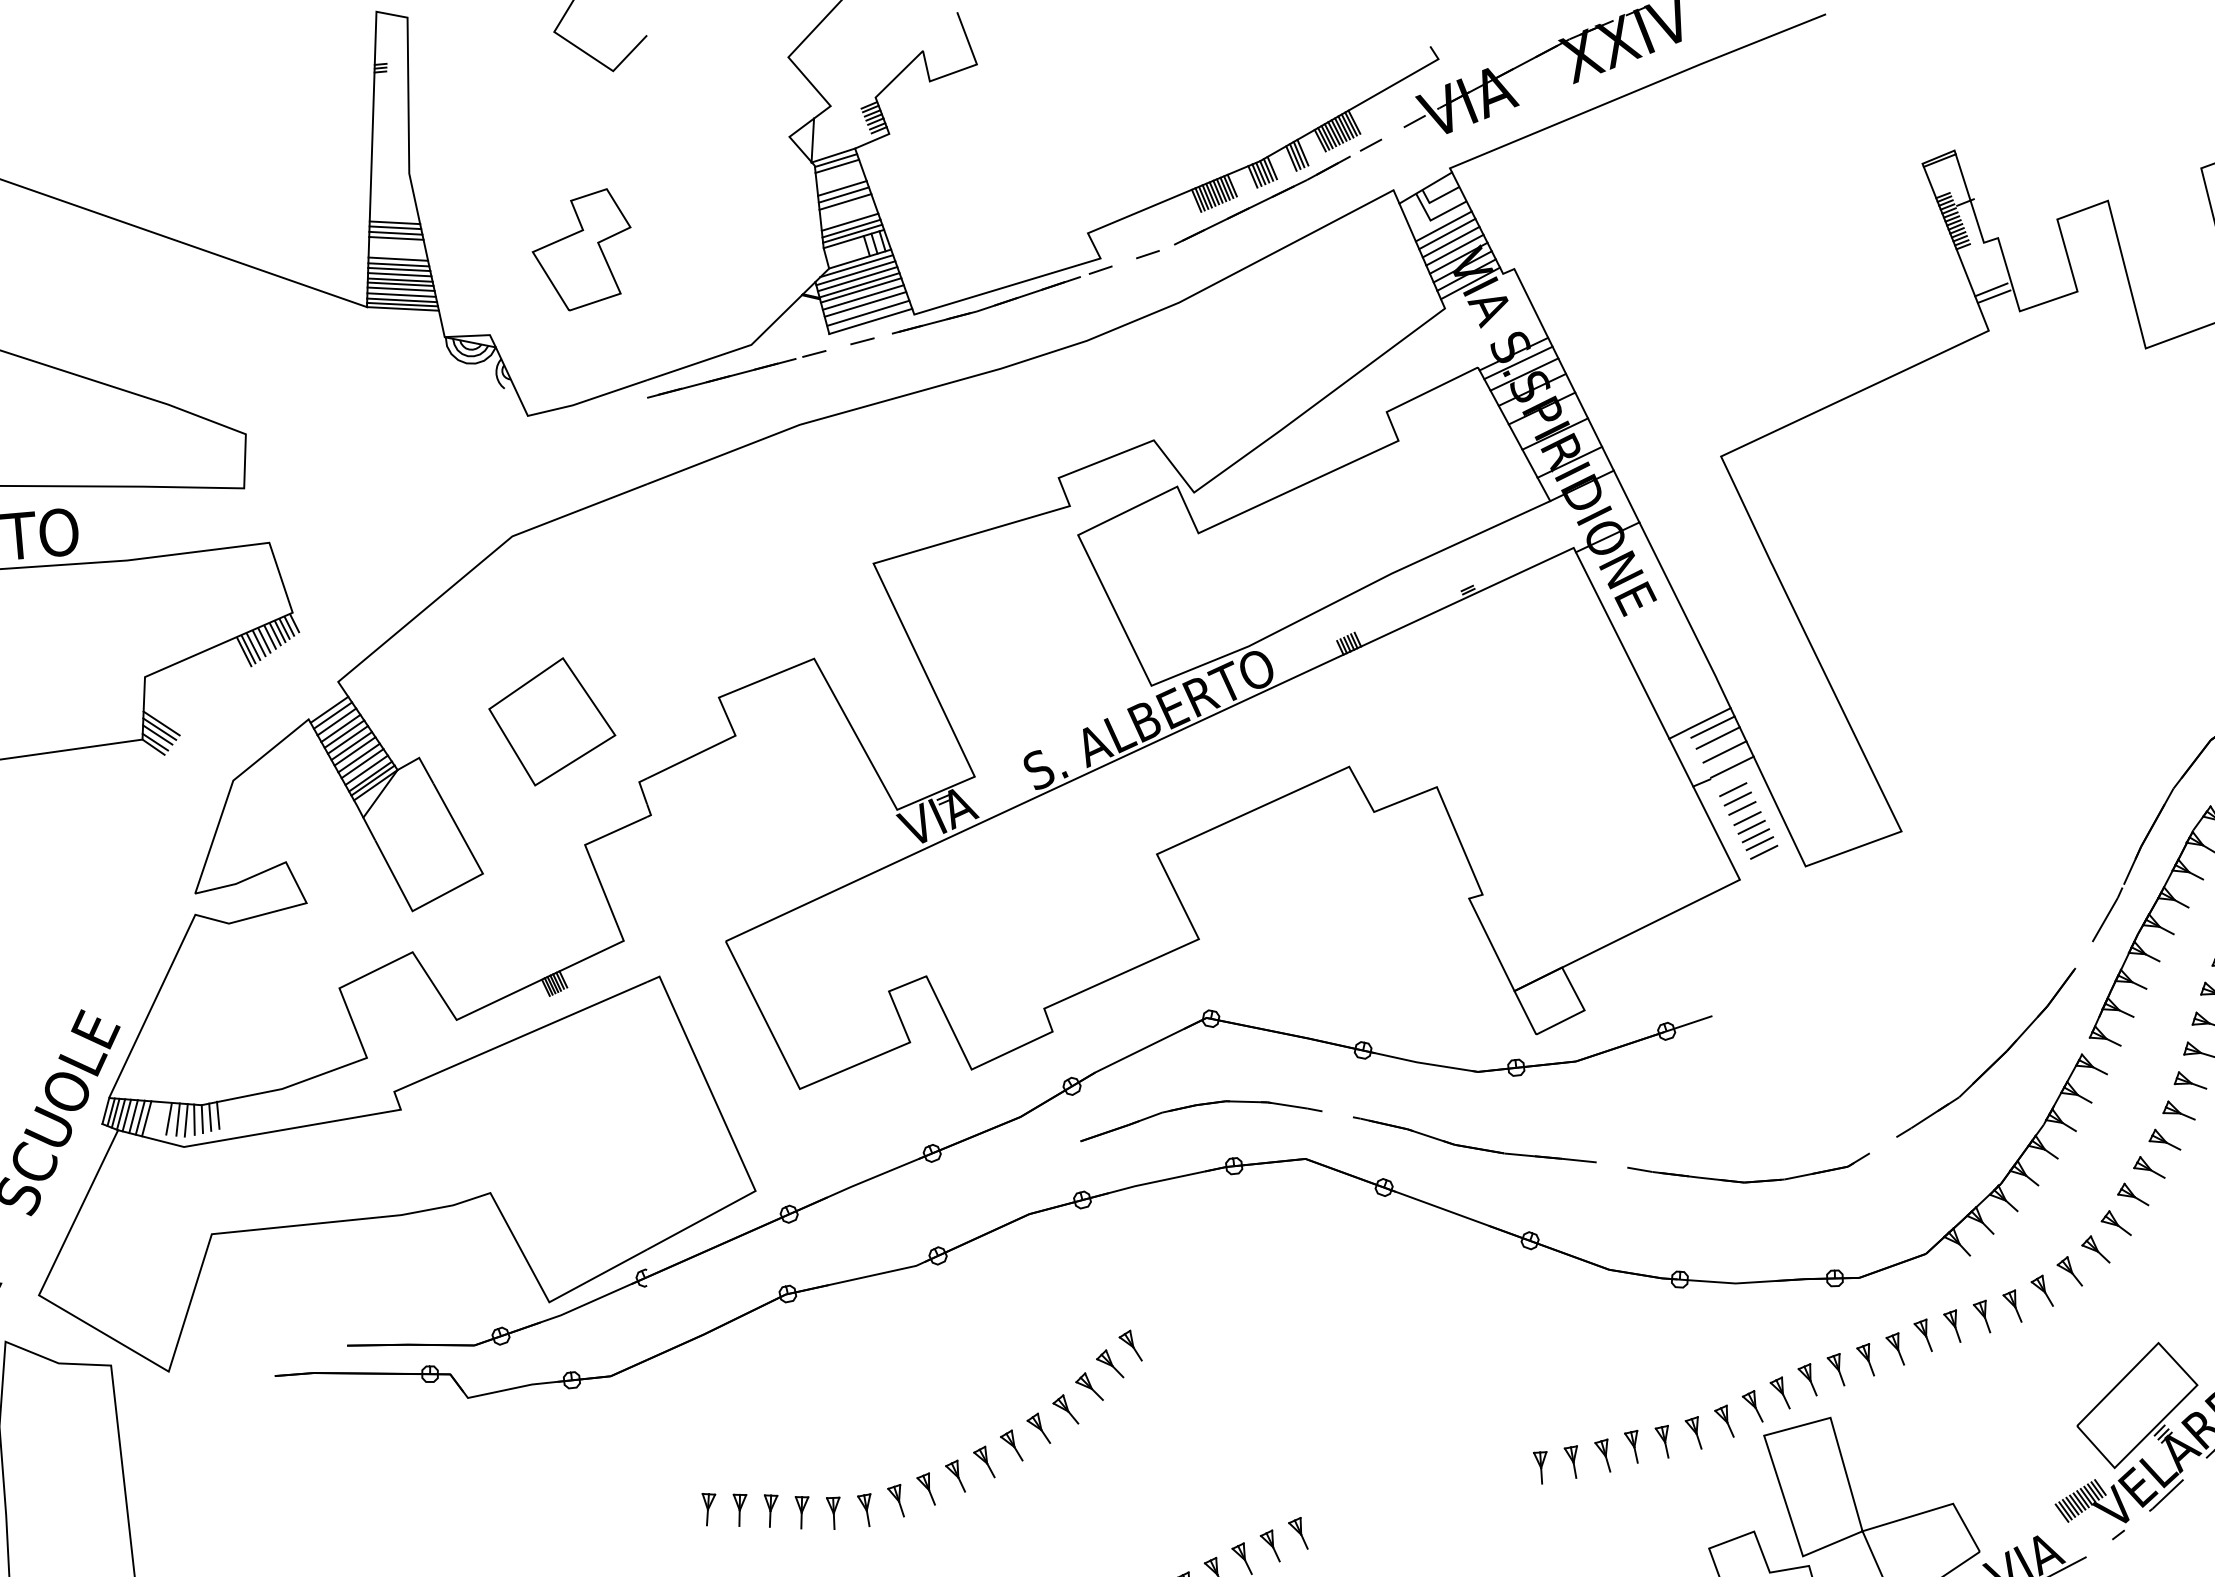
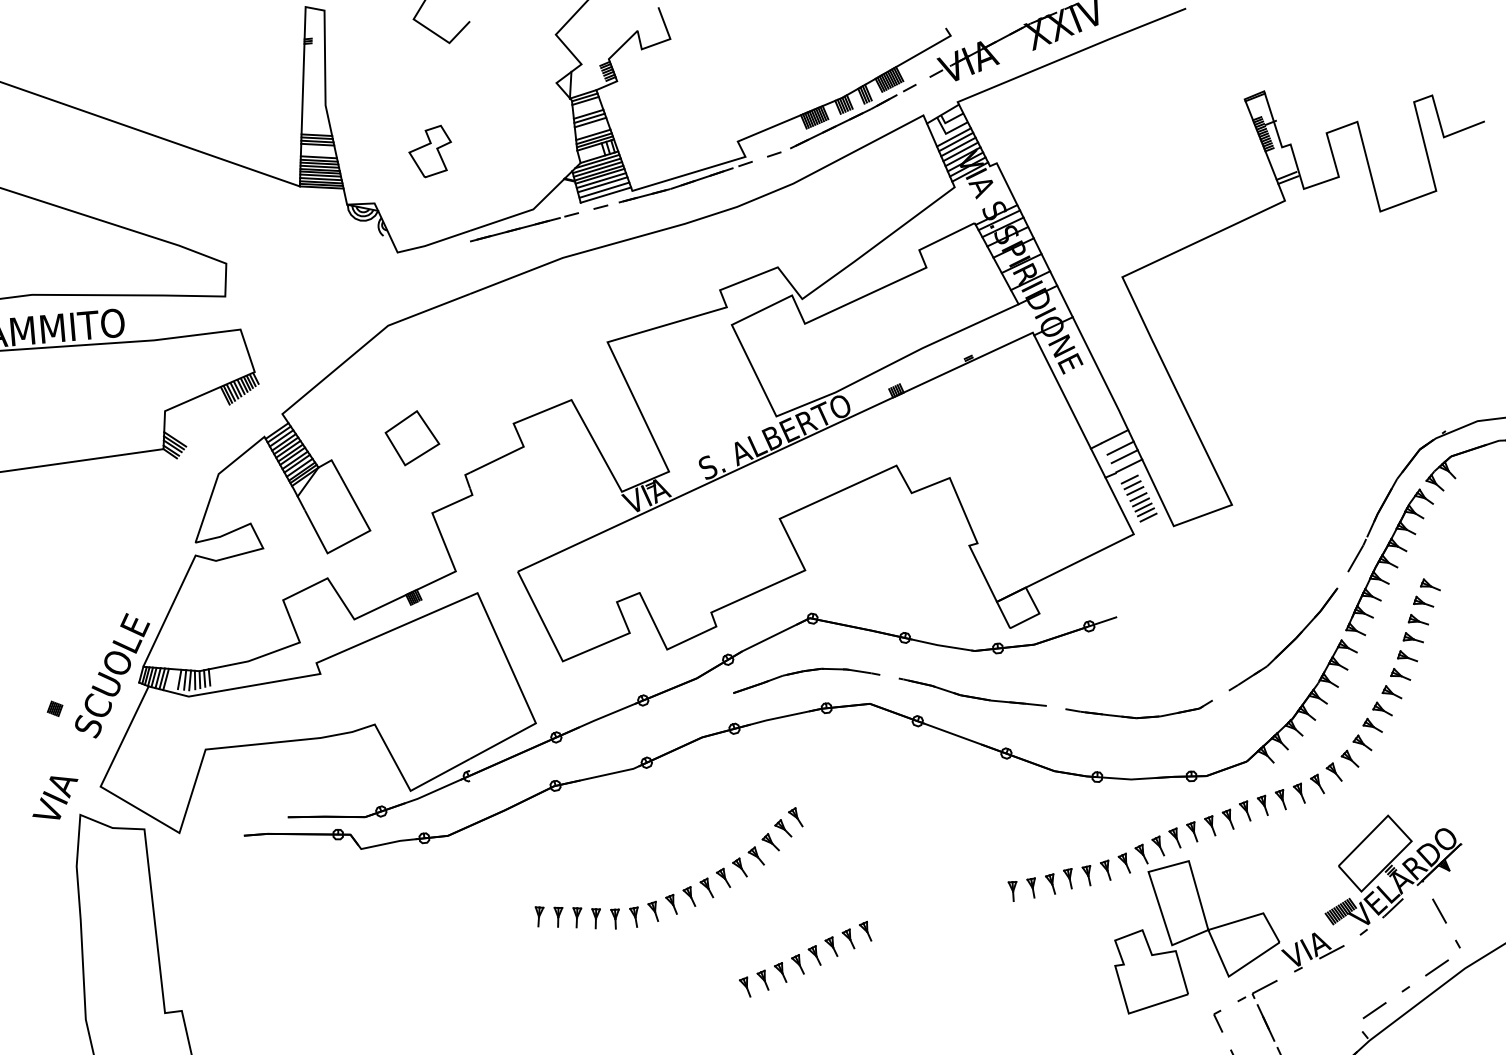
part: (580, 249) -> (429, 151), size x0.7
part: (552, 720) -> (412, 437), size x0.7
line: (1713, 727) -> (1117, 441), removed
part: (929, 1471) -> (673, 893), moved

